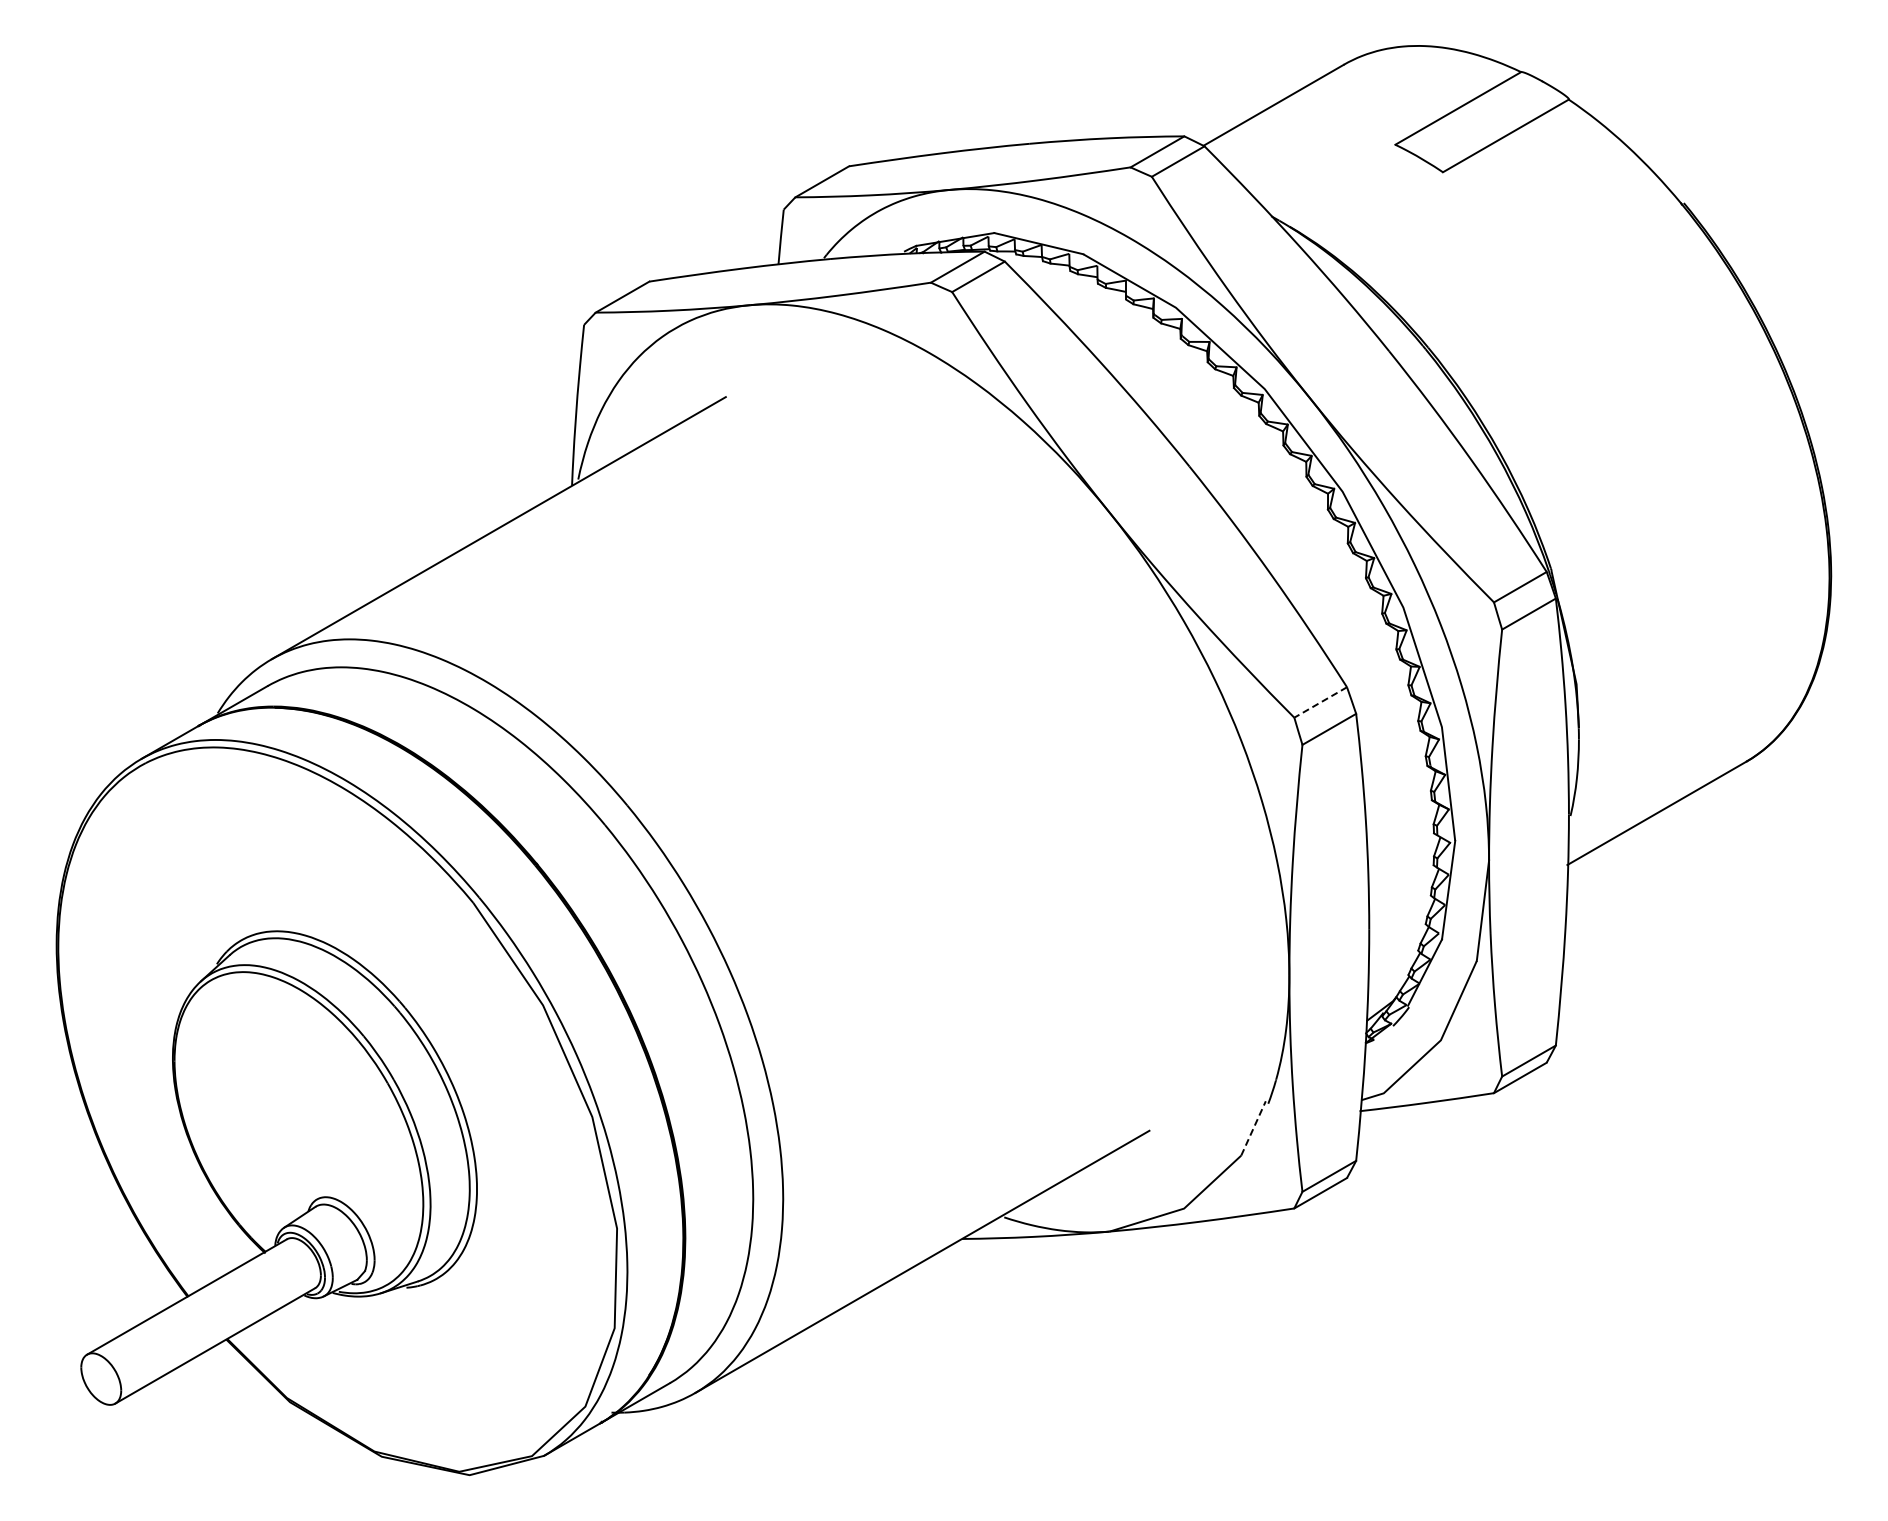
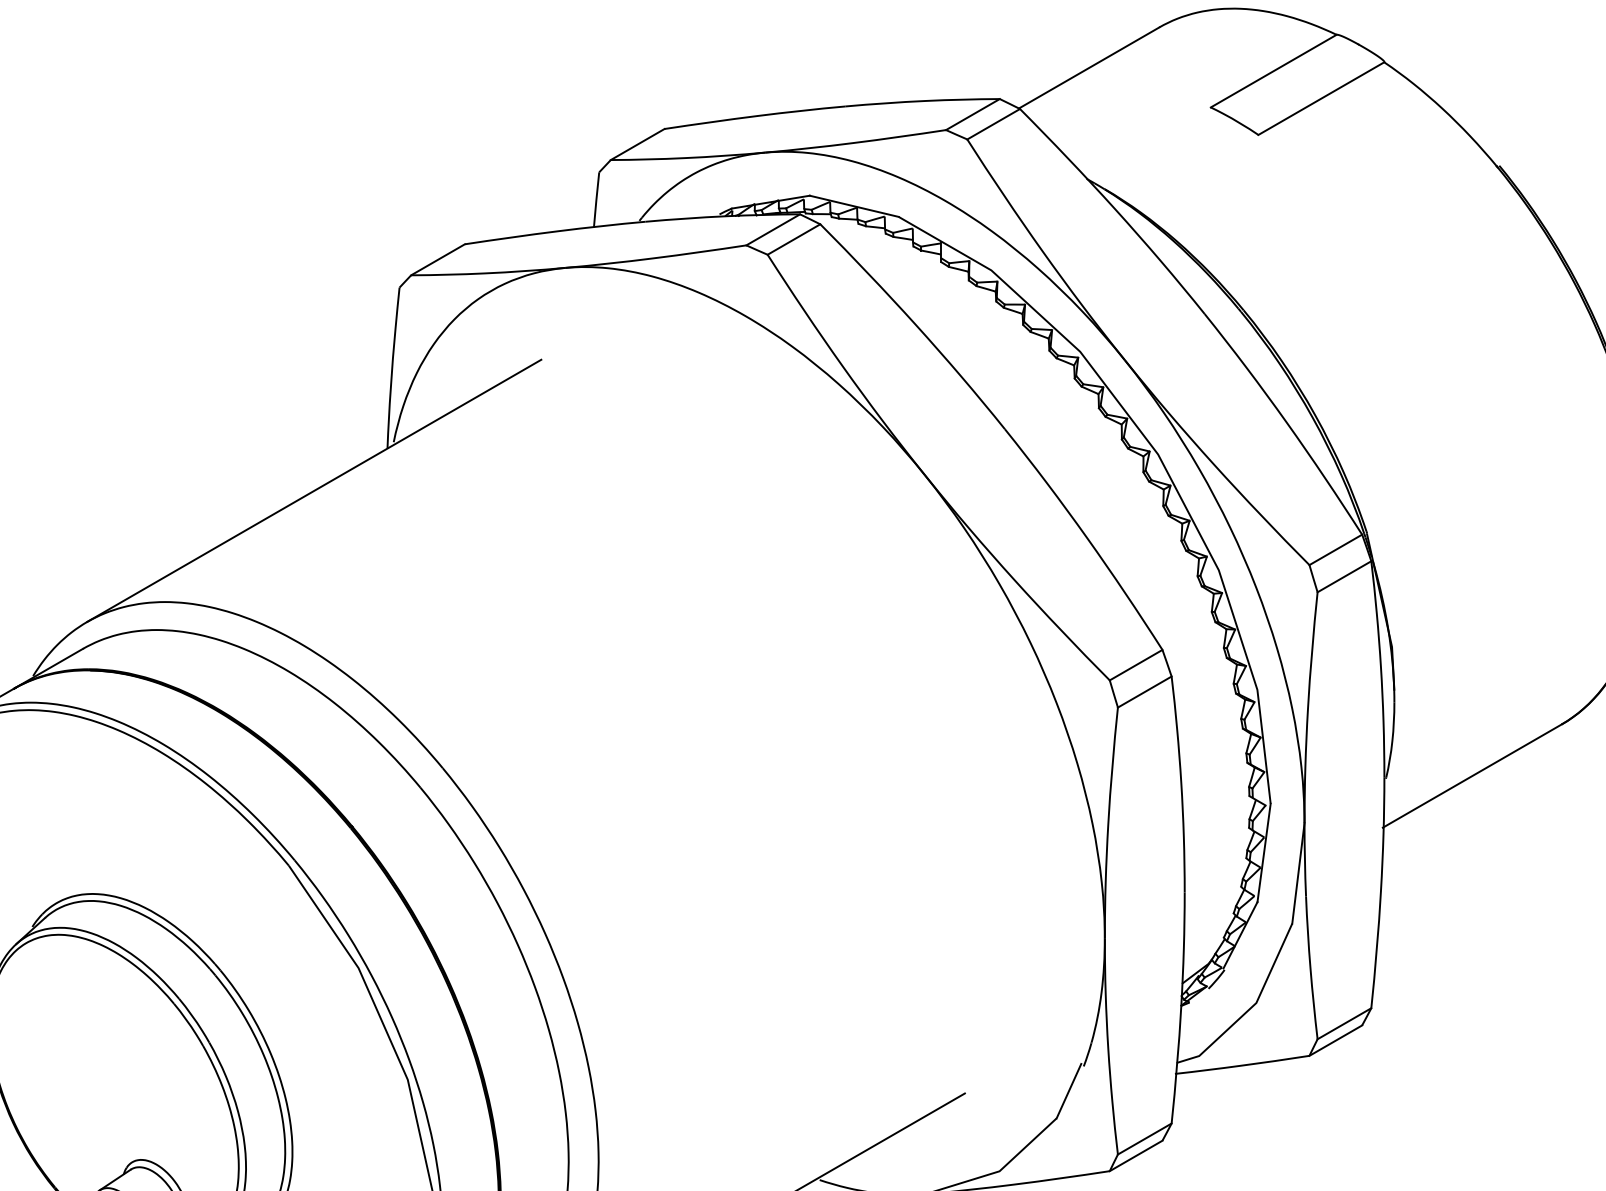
line: (1320, 702) -> (1135, 665), dashed -> solid
line: (1253, 1128) -> (1068, 1091), dashed -> solid

